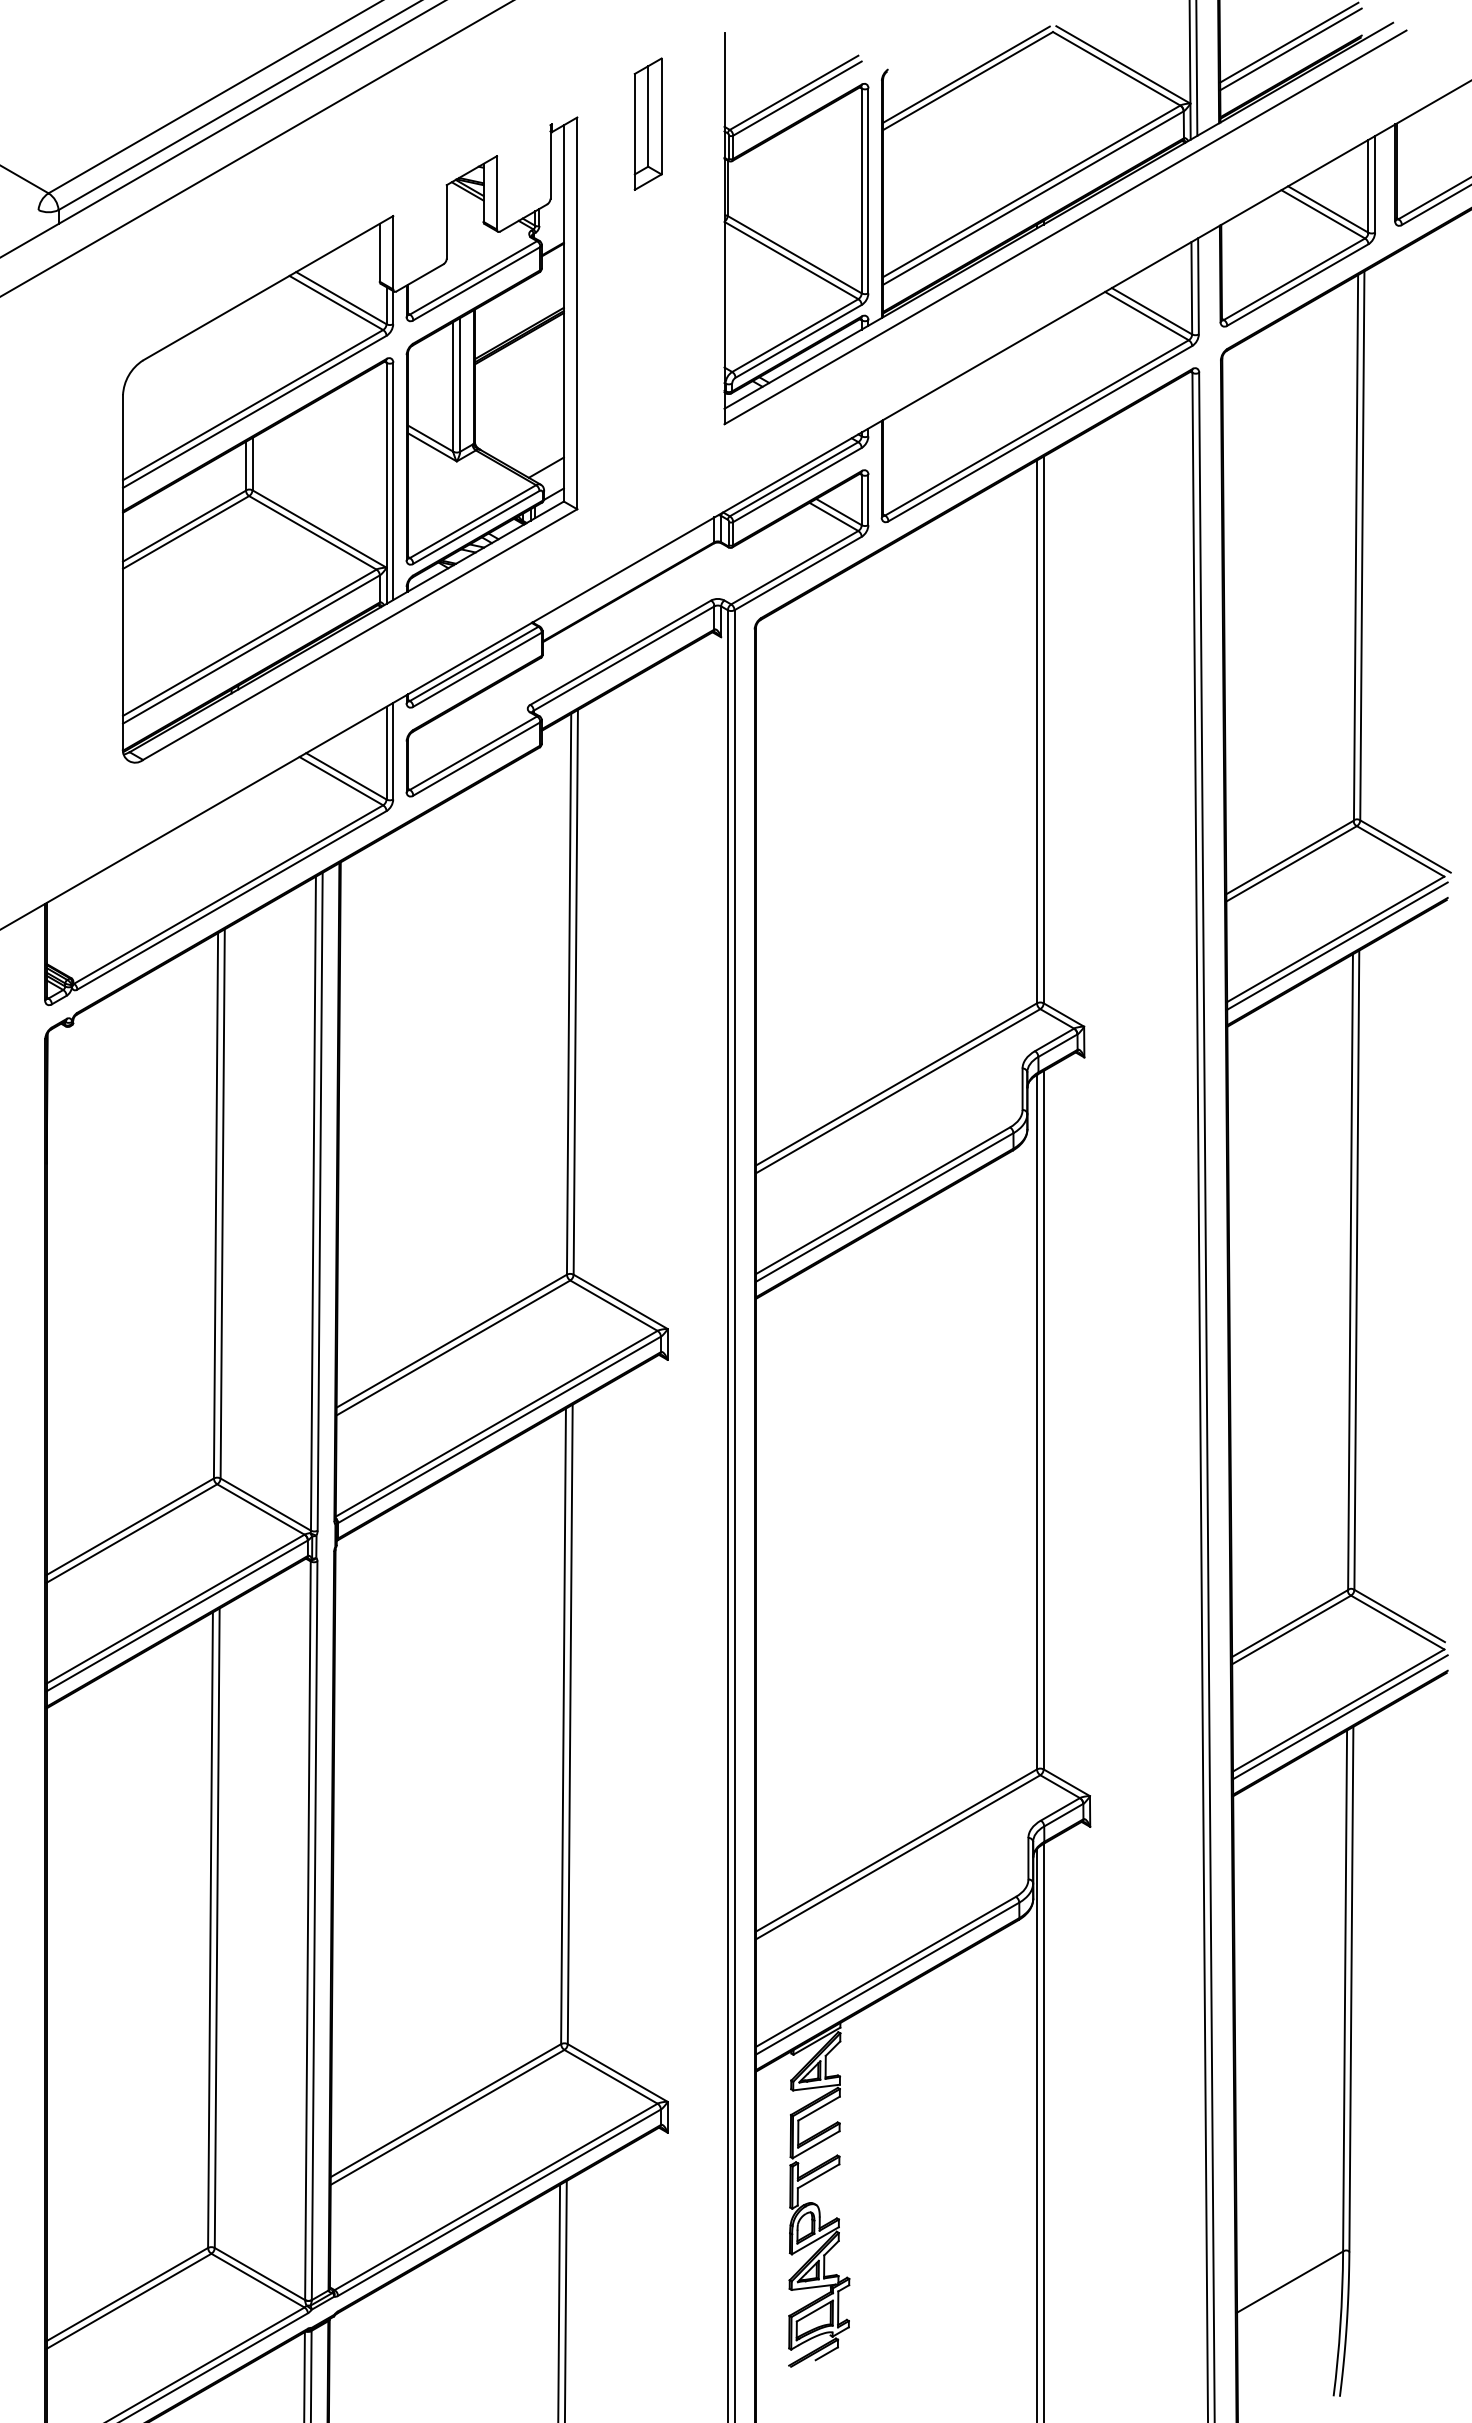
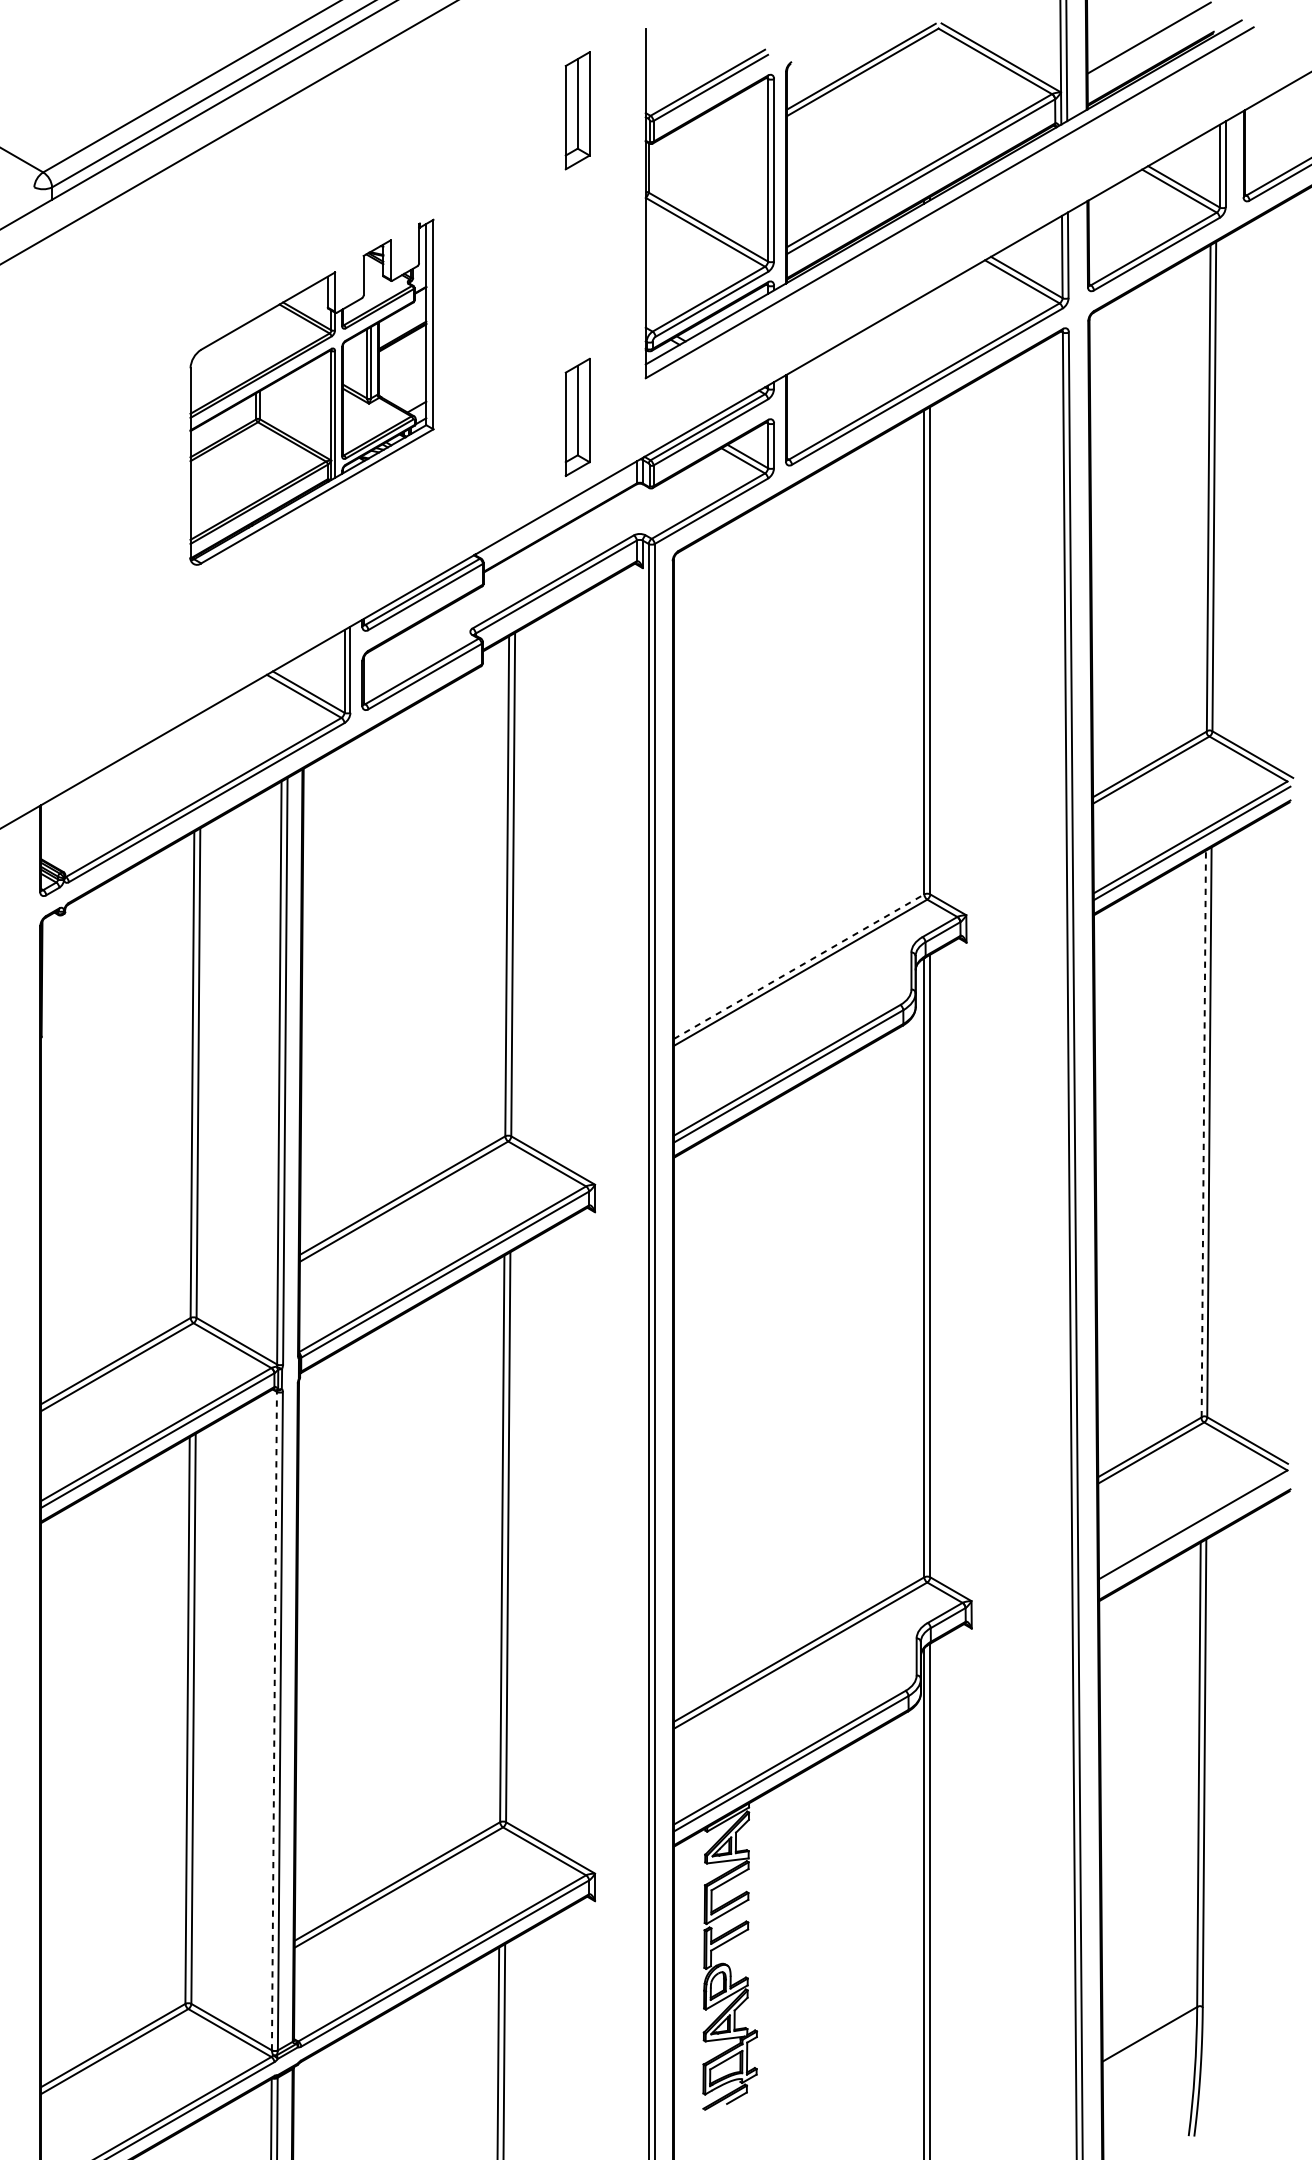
line: (1290, 49) -> (1150, 44), removed
part: (349, 439) -> (311, 391), size x0.6
part: (647, 467) -> (577, 416), added
line: (896, 1084) -> (799, 966), solid -> dashed
line: (1350, 1272) -> (1203, 1134), solid -> dashed
line: (1340, 1717) -> (1194, 1531), removed
line: (307, 1930) -> (274, 1720), solid -> dashed

